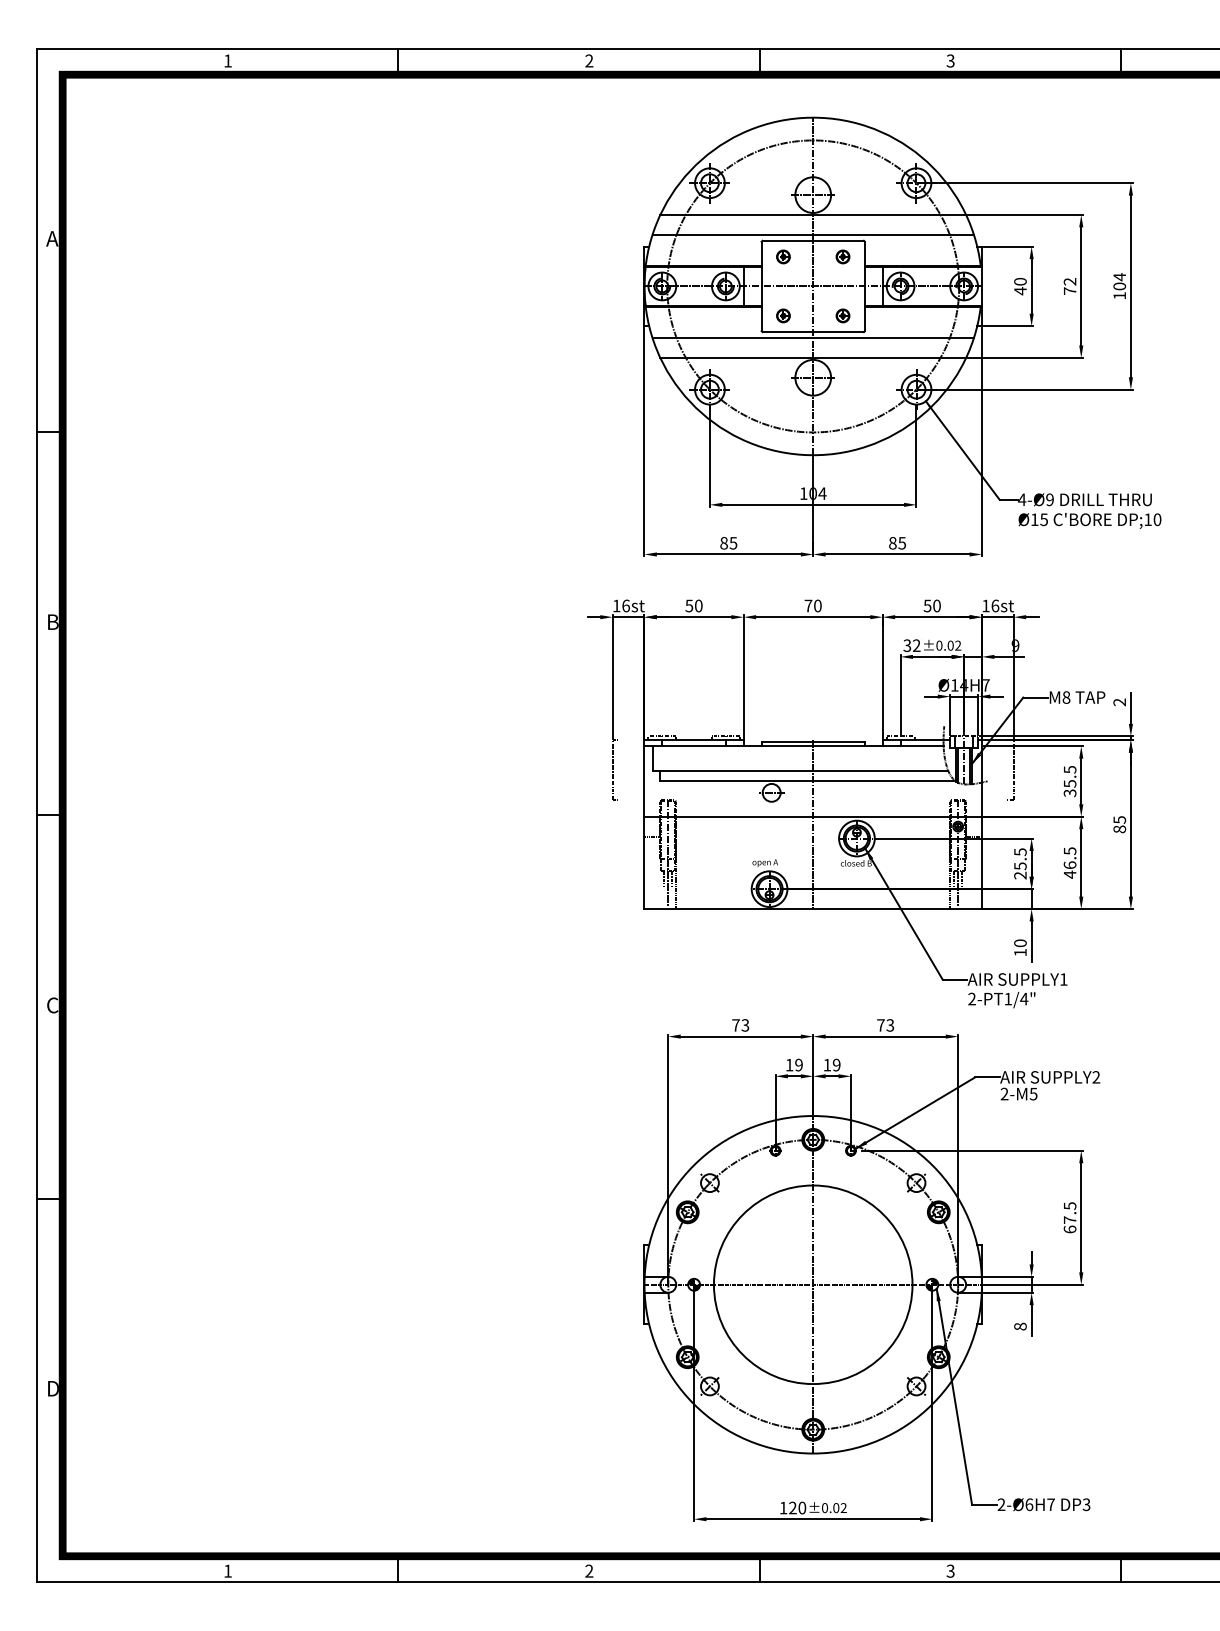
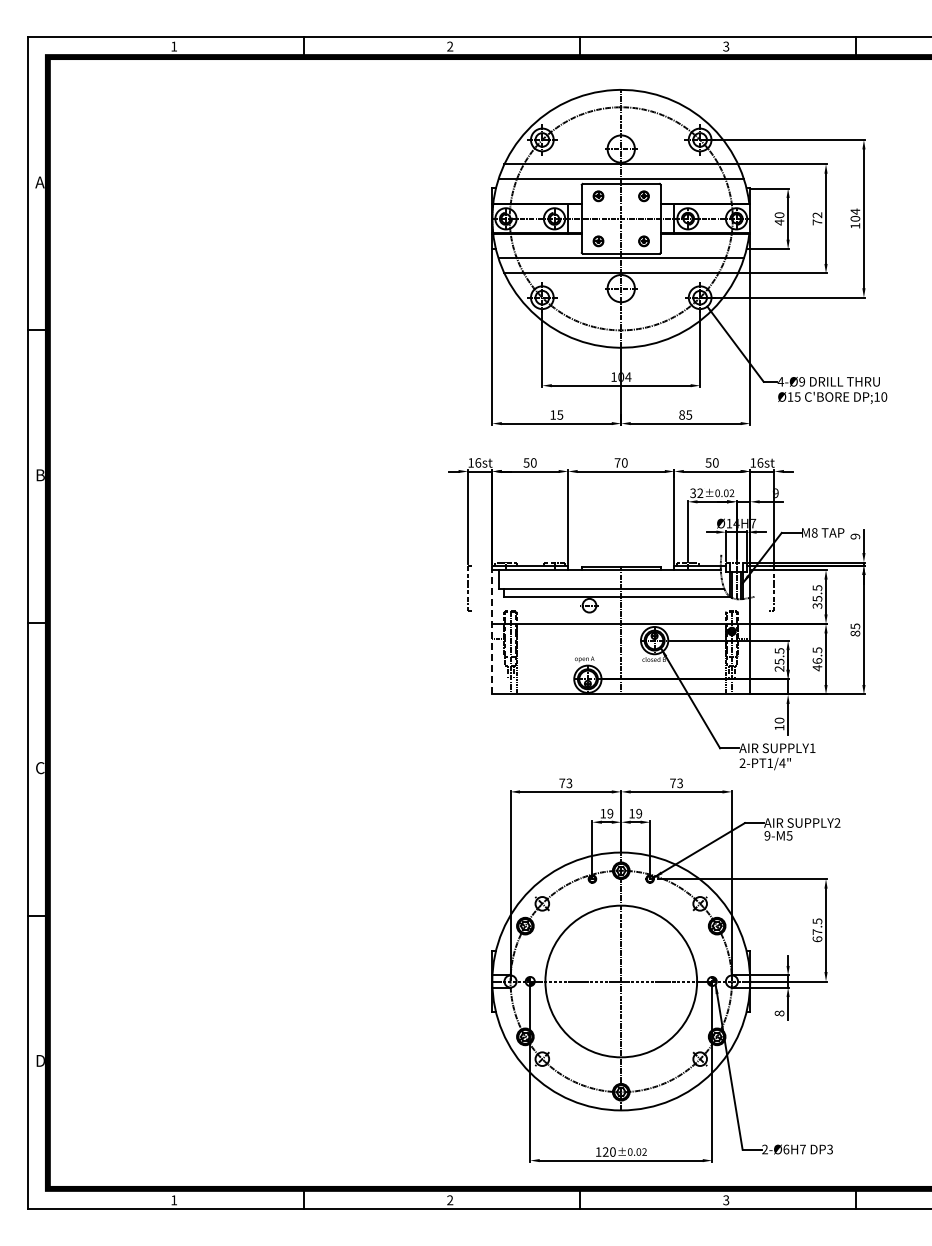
text: (724, 542) -> (553, 414), 85 -> 15
text: (1119, 702) -> (855, 536), 2 -> 9
line: (644, 825) -> (492, 630), solid -> dashed
text: (1004, 1093) -> (767, 835), 2-M5 -> 9-M5

